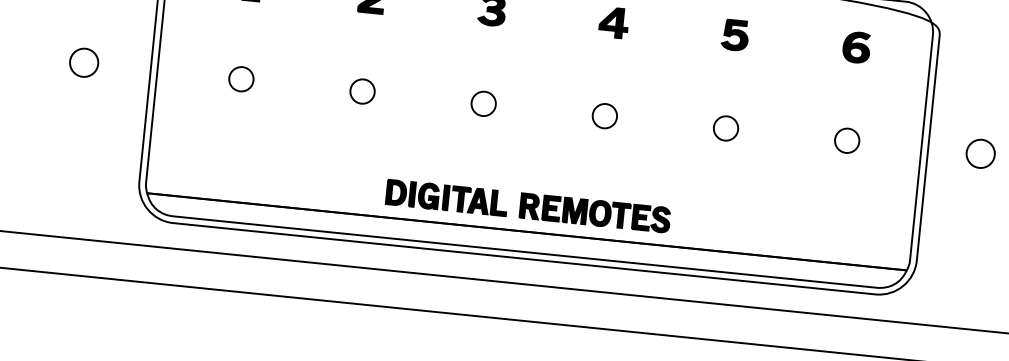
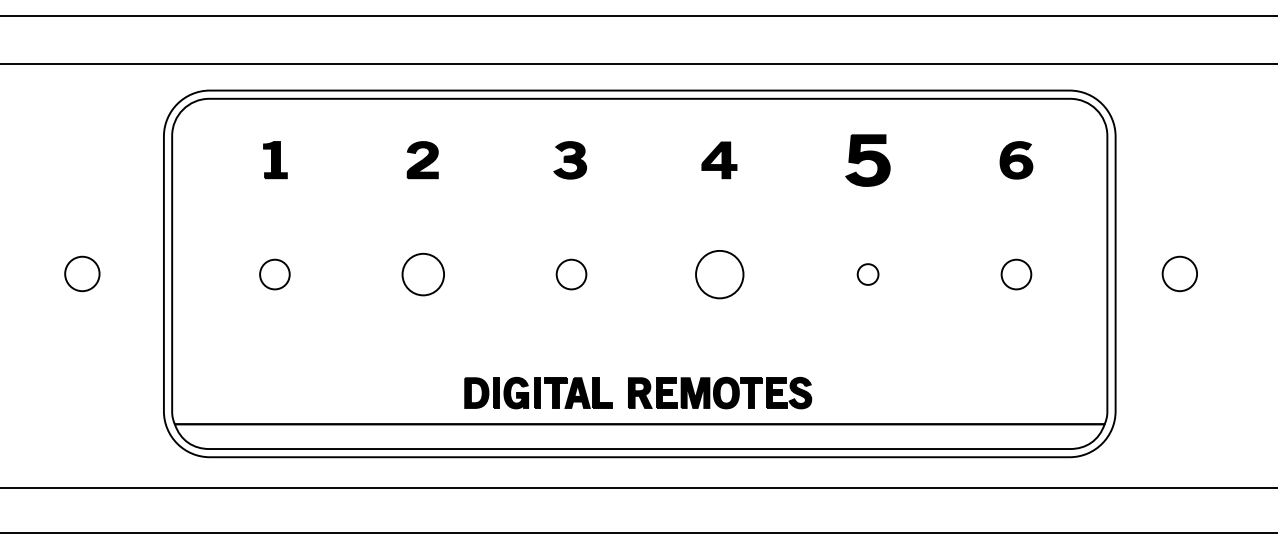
part: (734, 35) -> (867, 160), size x1.4
part: (361, 91) -> (422, 274), size x1.4
part: (604, 116) -> (719, 274), size x1.6
part: (725, 128) -> (867, 274), size x0.7

